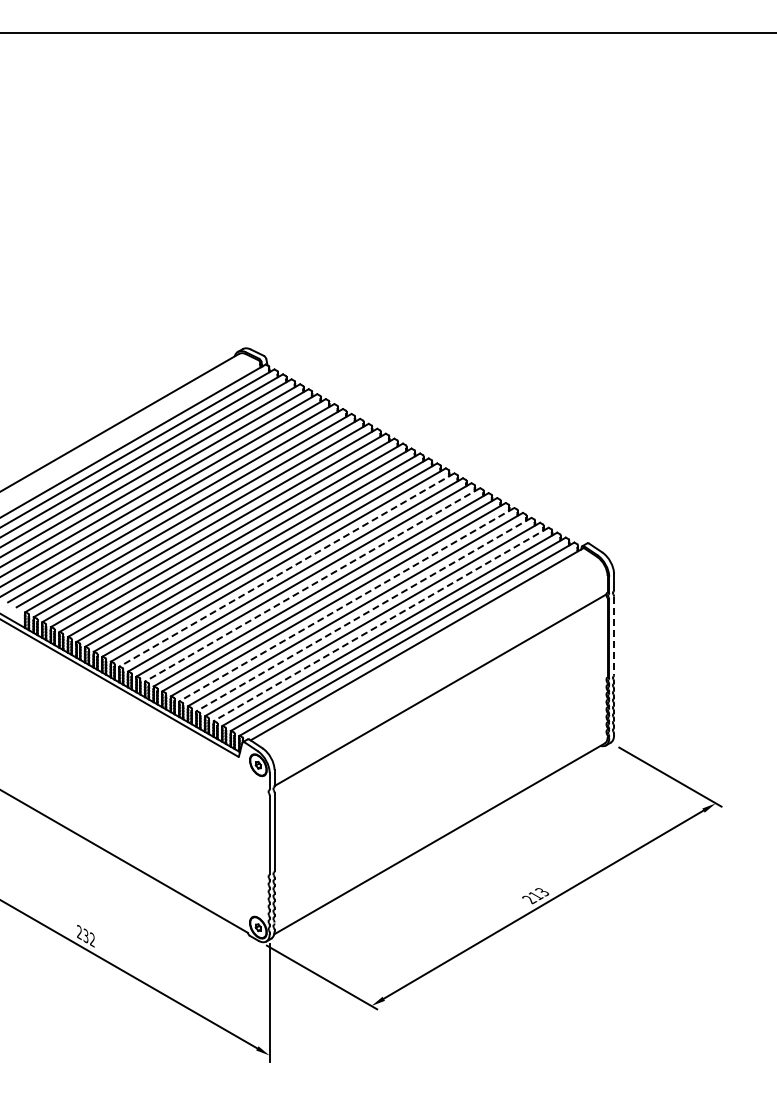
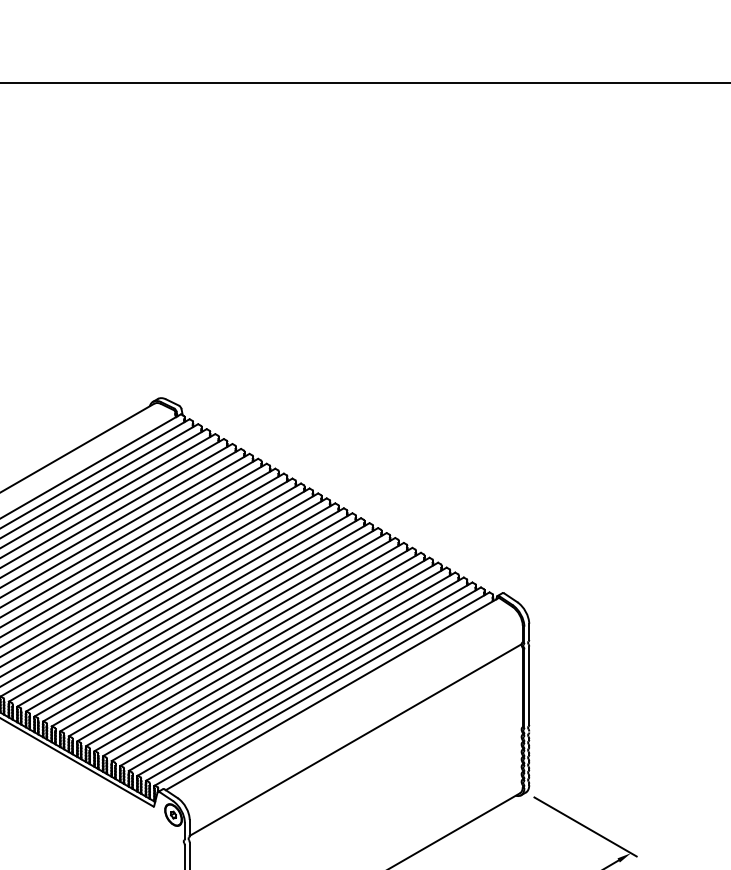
line: (286, 570) -> (201, 620), dashed -> solid
line: (312, 585) -> (227, 635), dashed -> solid
line: (346, 604) -> (261, 654), dashed -> solid
line: (363, 614) -> (278, 664), dashed -> solid
line: (380, 624) -> (295, 674), dashed -> solid
line: (614, 636) -> (529, 686), dashed -> solid

